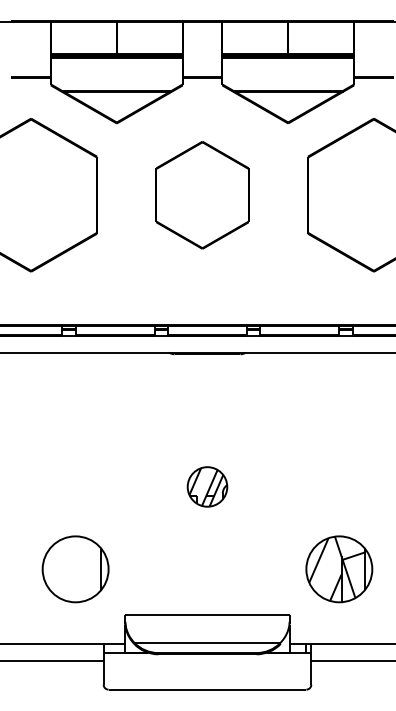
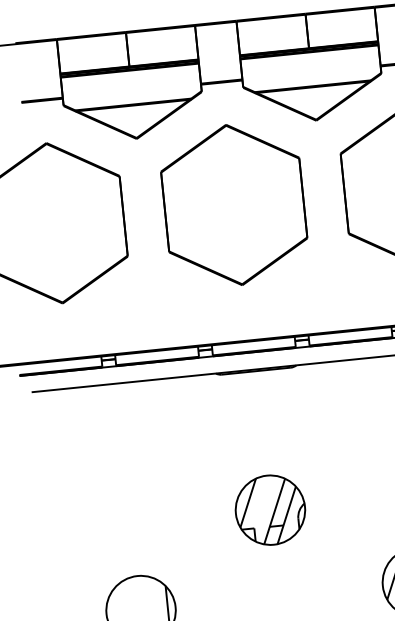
part: (202, 195) -> (234, 205), size x1.43
part: (207, 486) -> (270, 509), size x1.67

